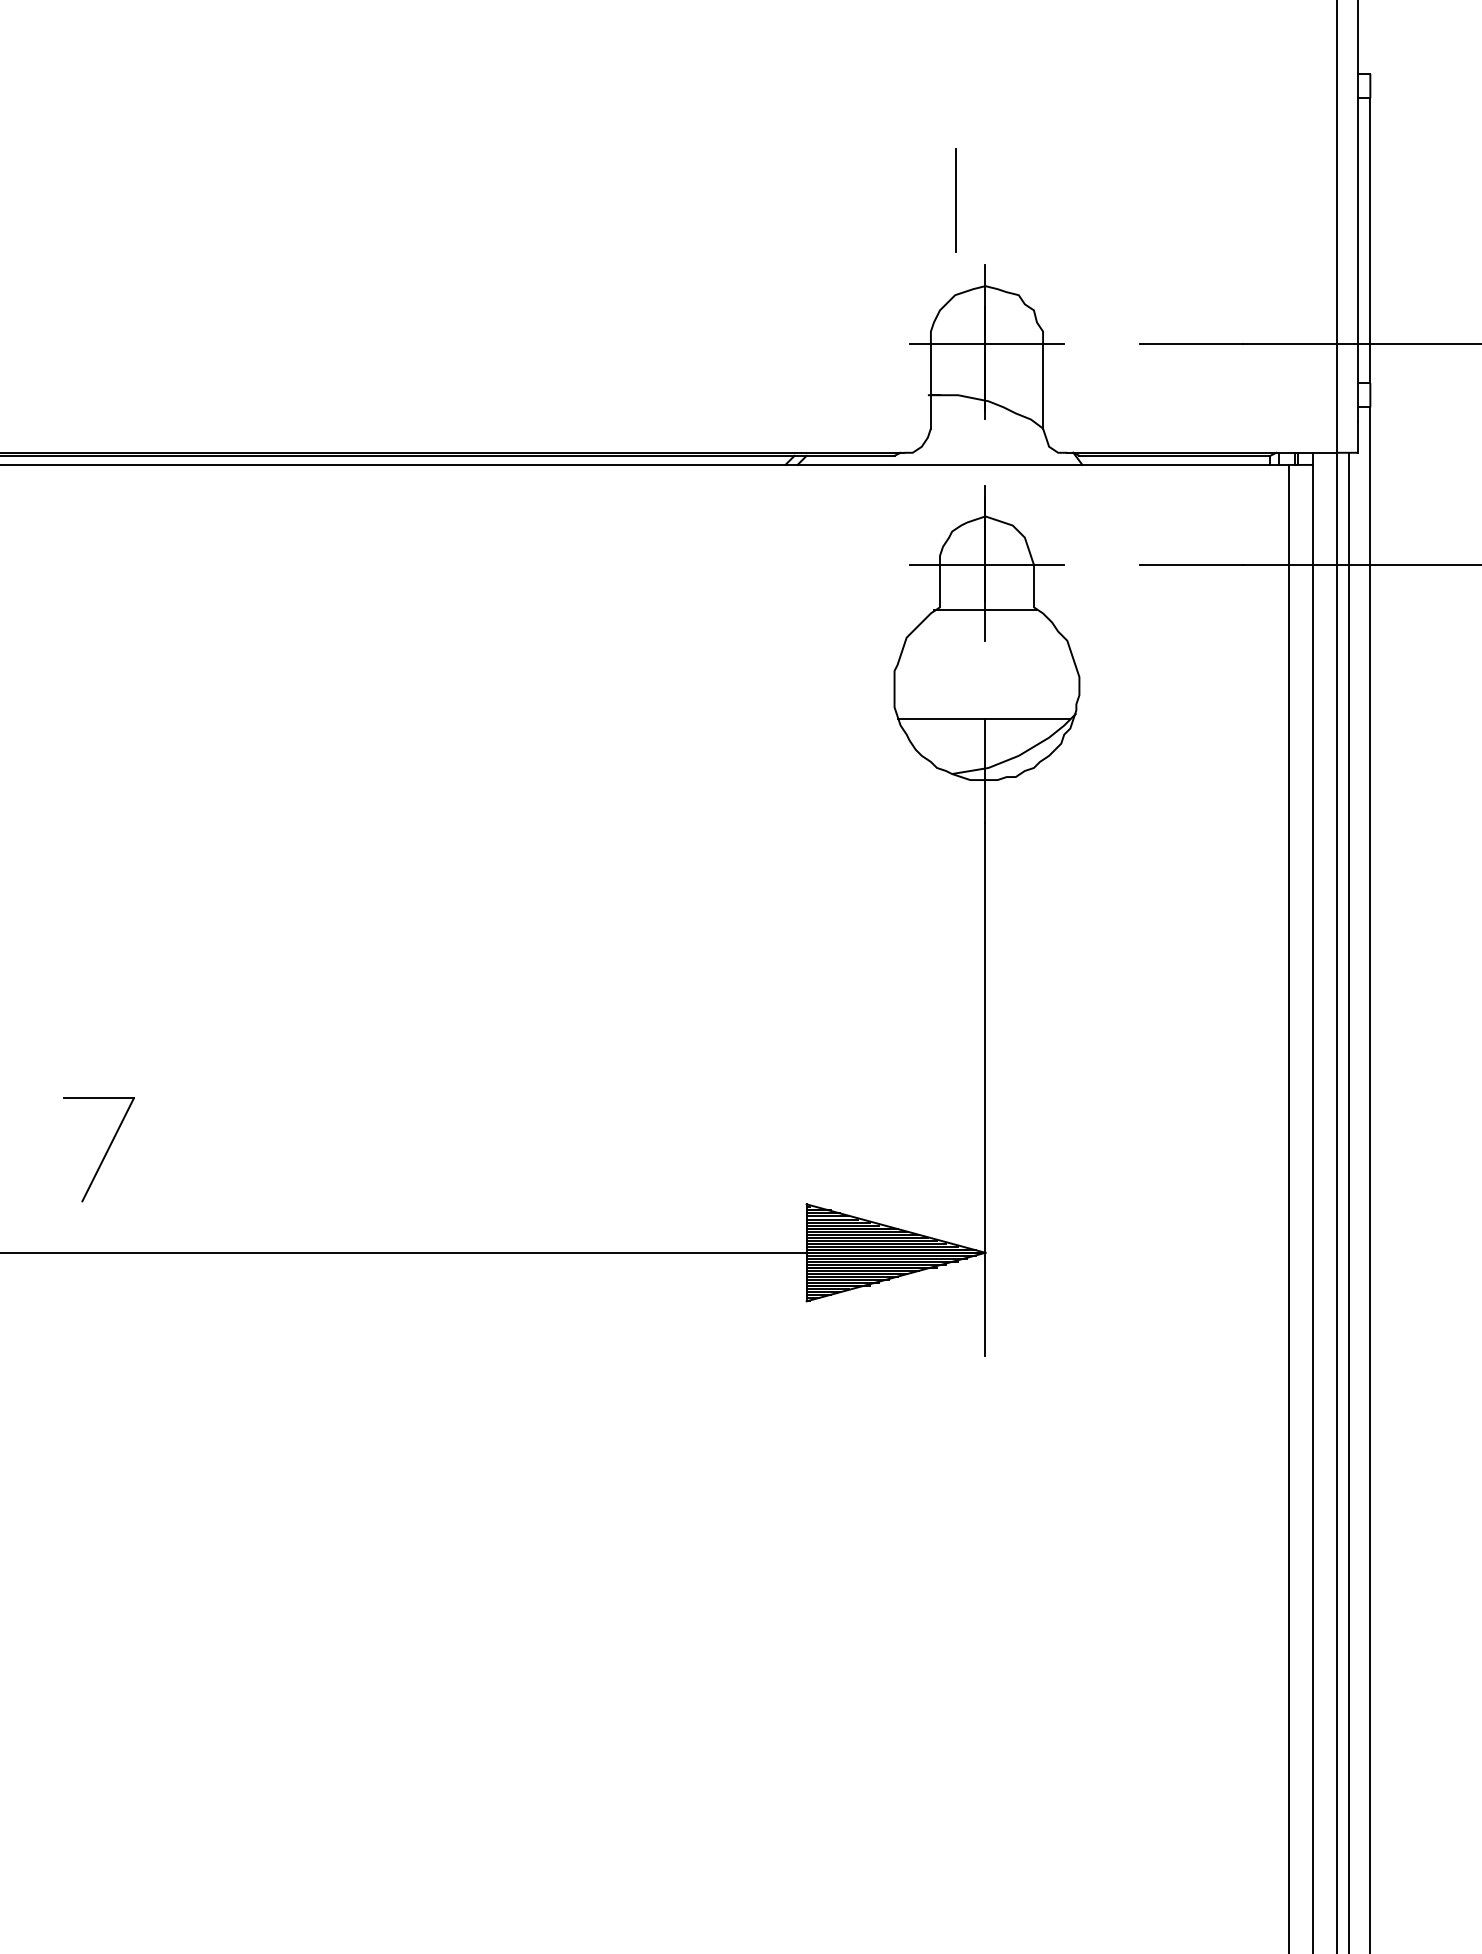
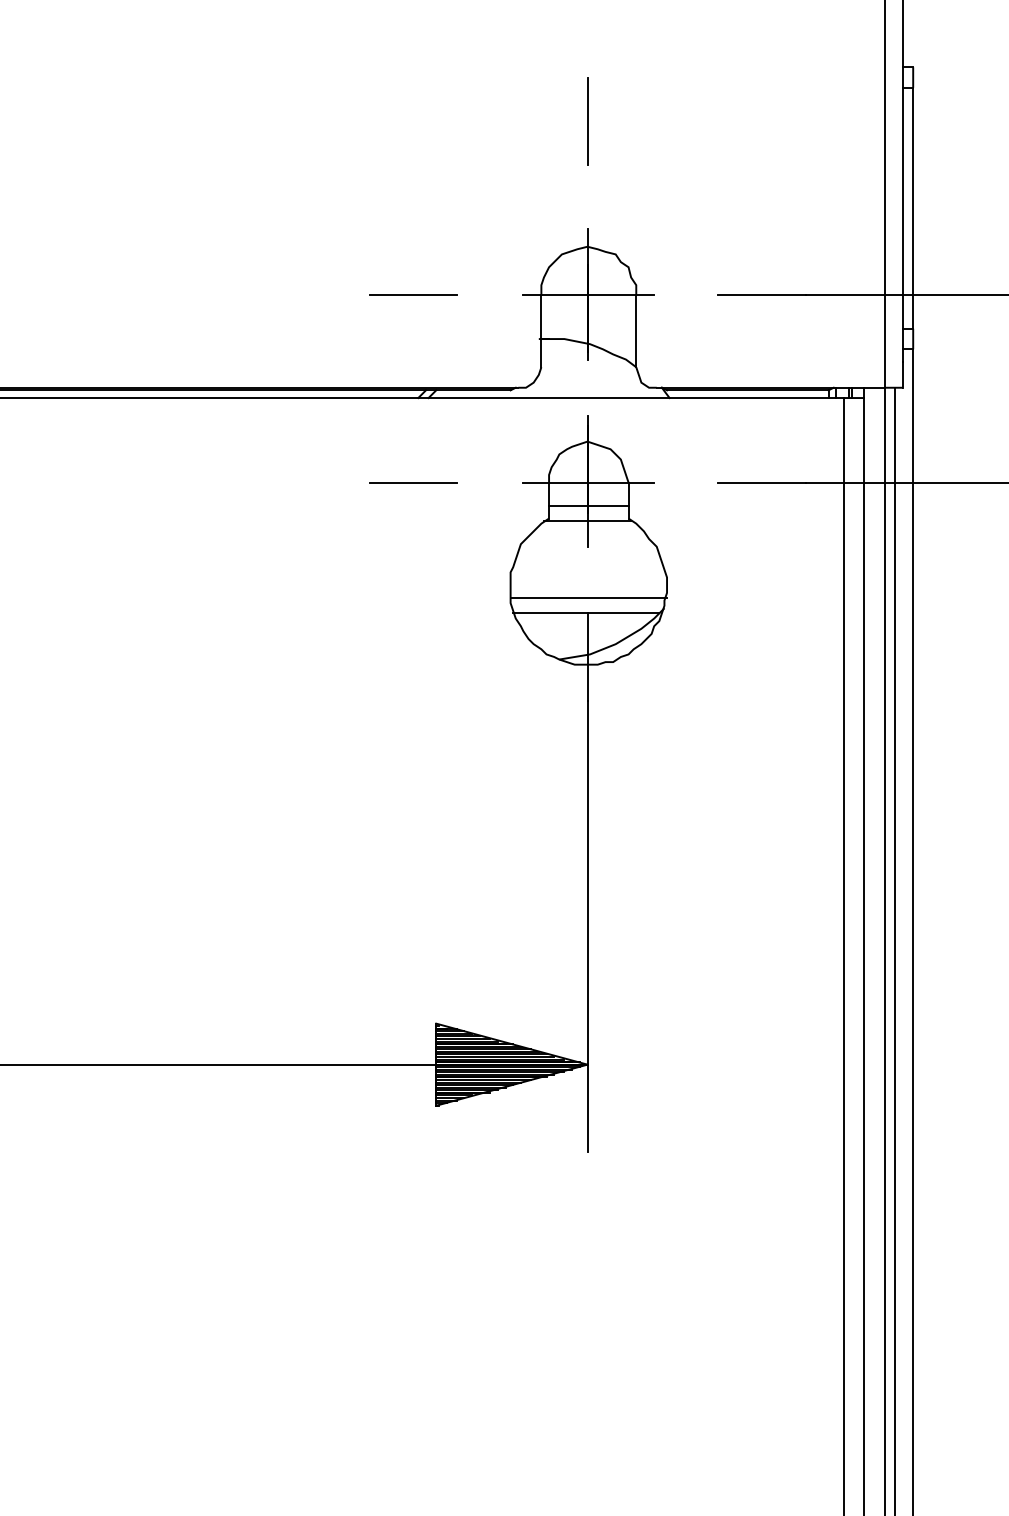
line: (955, 200) -> (586, 120), moved
line: (778, 343) -> (412, 295), added
line: (778, 564) -> (412, 482), added
line: (986, 592) -> (588, 505), added
line: (986, 701) -> (588, 598), added

